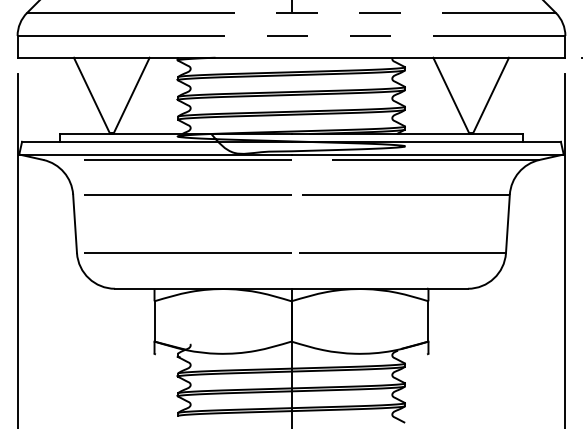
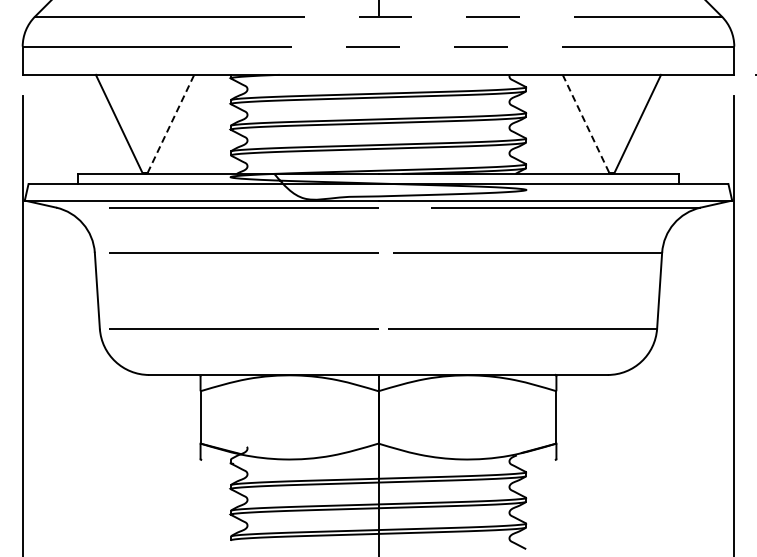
line: (132, 95) -> (171, 123), solid -> dashed
line: (451, 95) -> (586, 124), solid -> dashed

